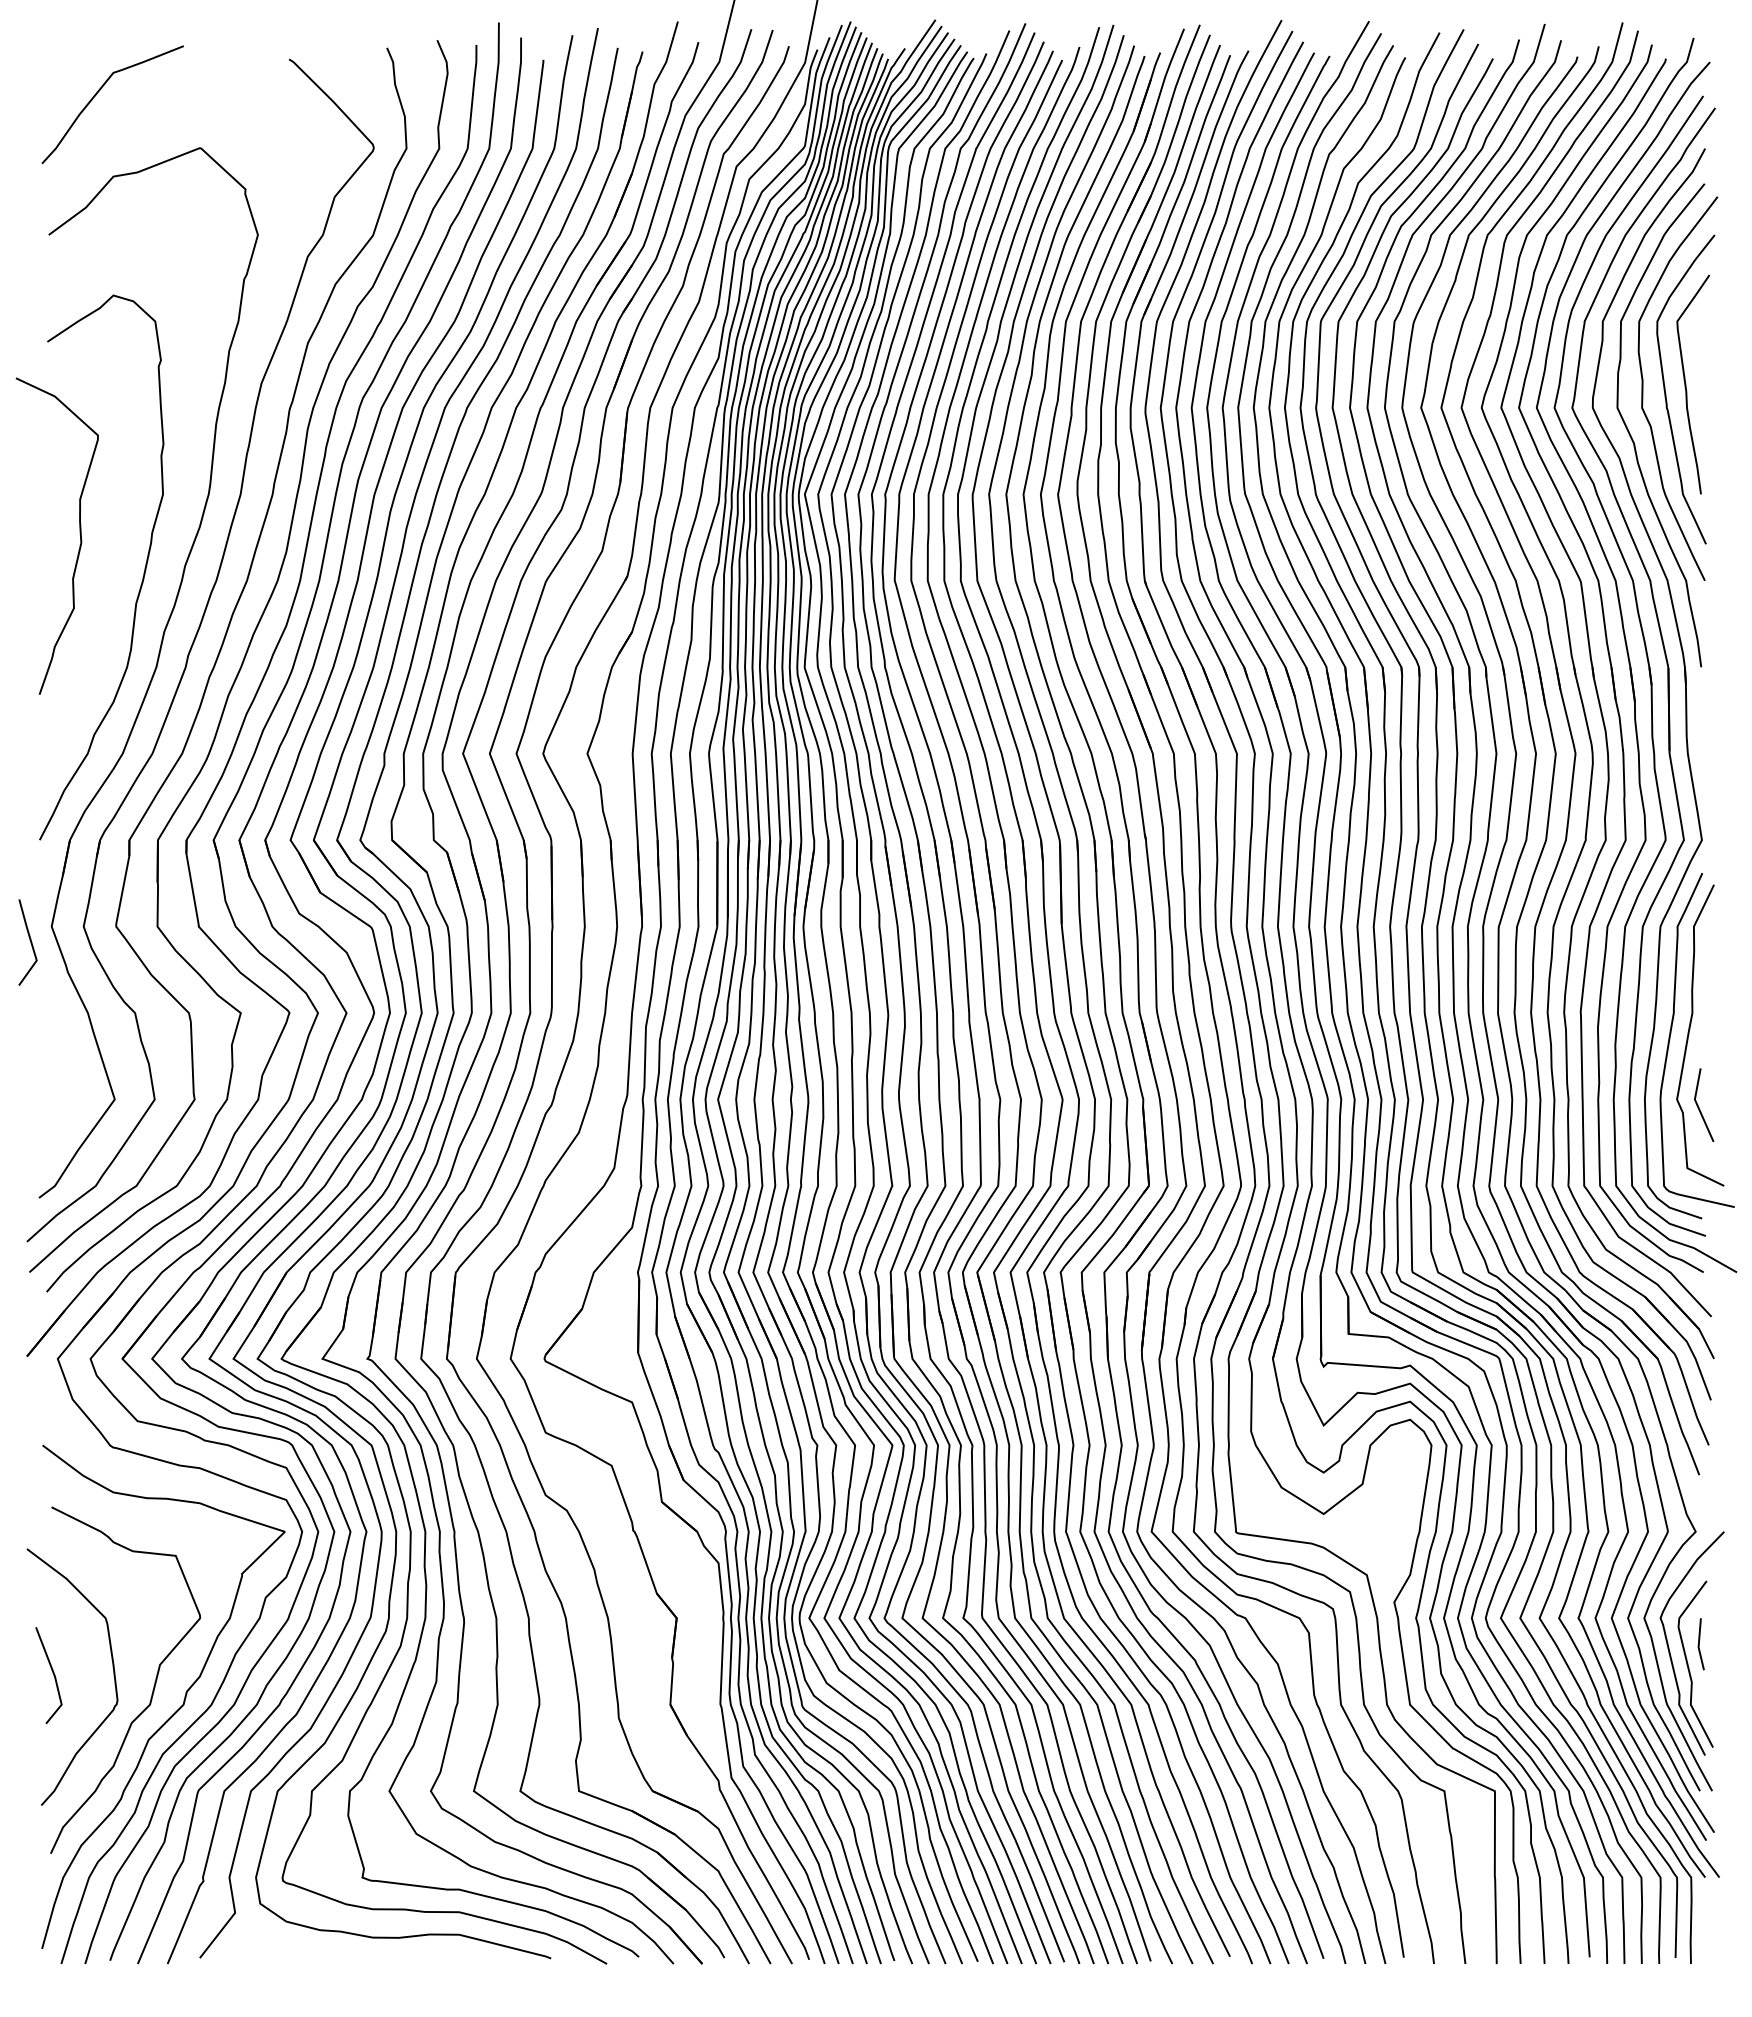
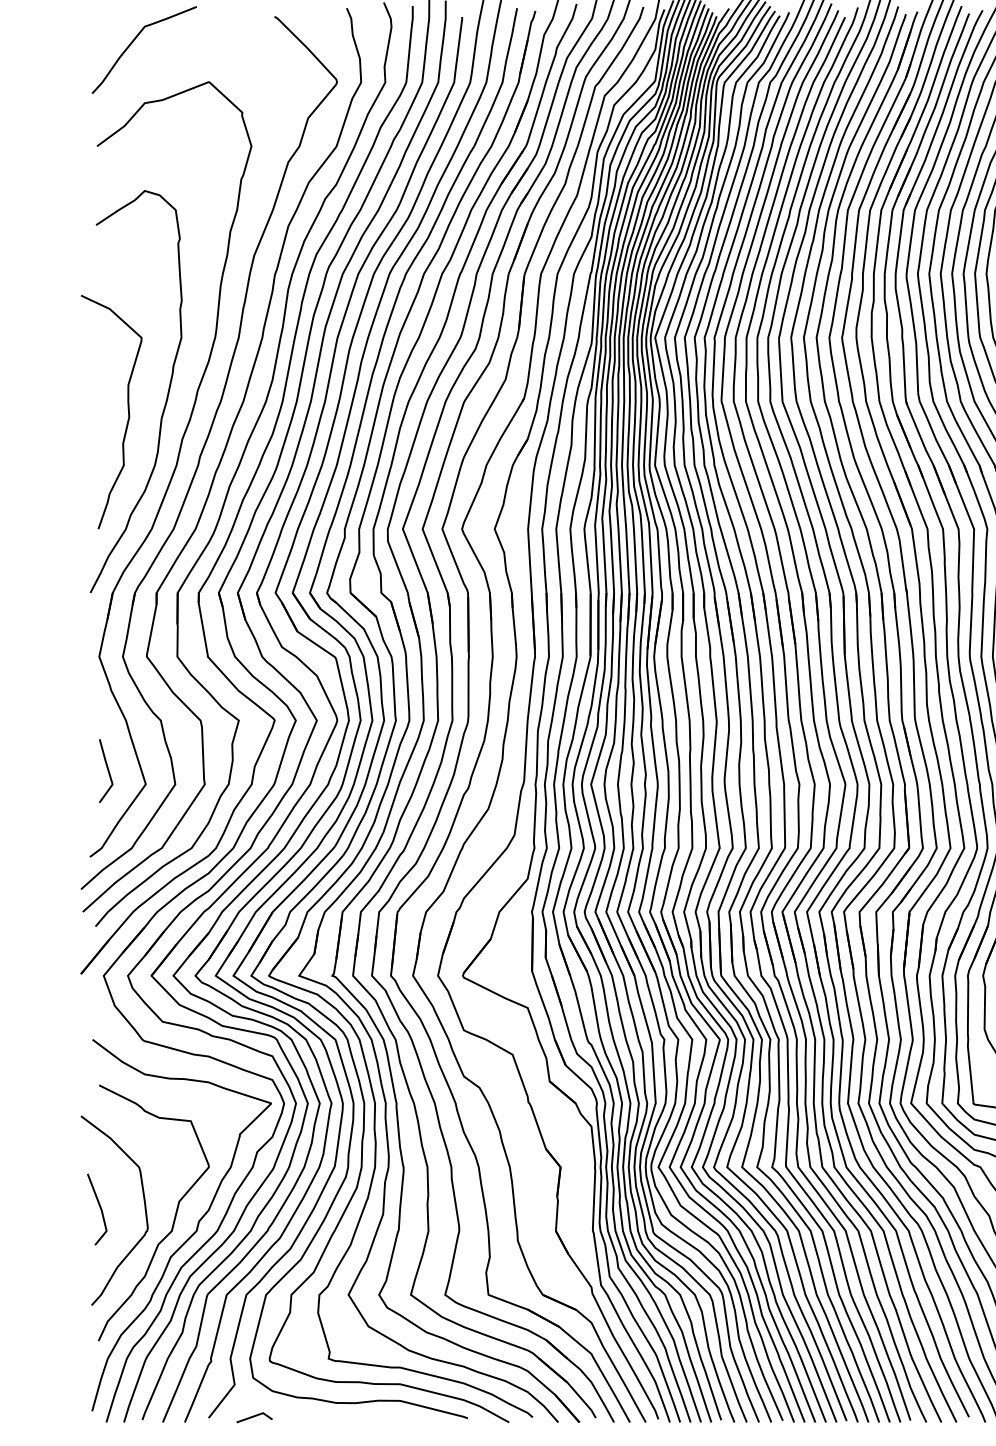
curve: (79, 534) -> (127, 410), moved
line: (29, 940) -> (107, 769), moved
line: (261, 1956) -> (254, 1416), added

